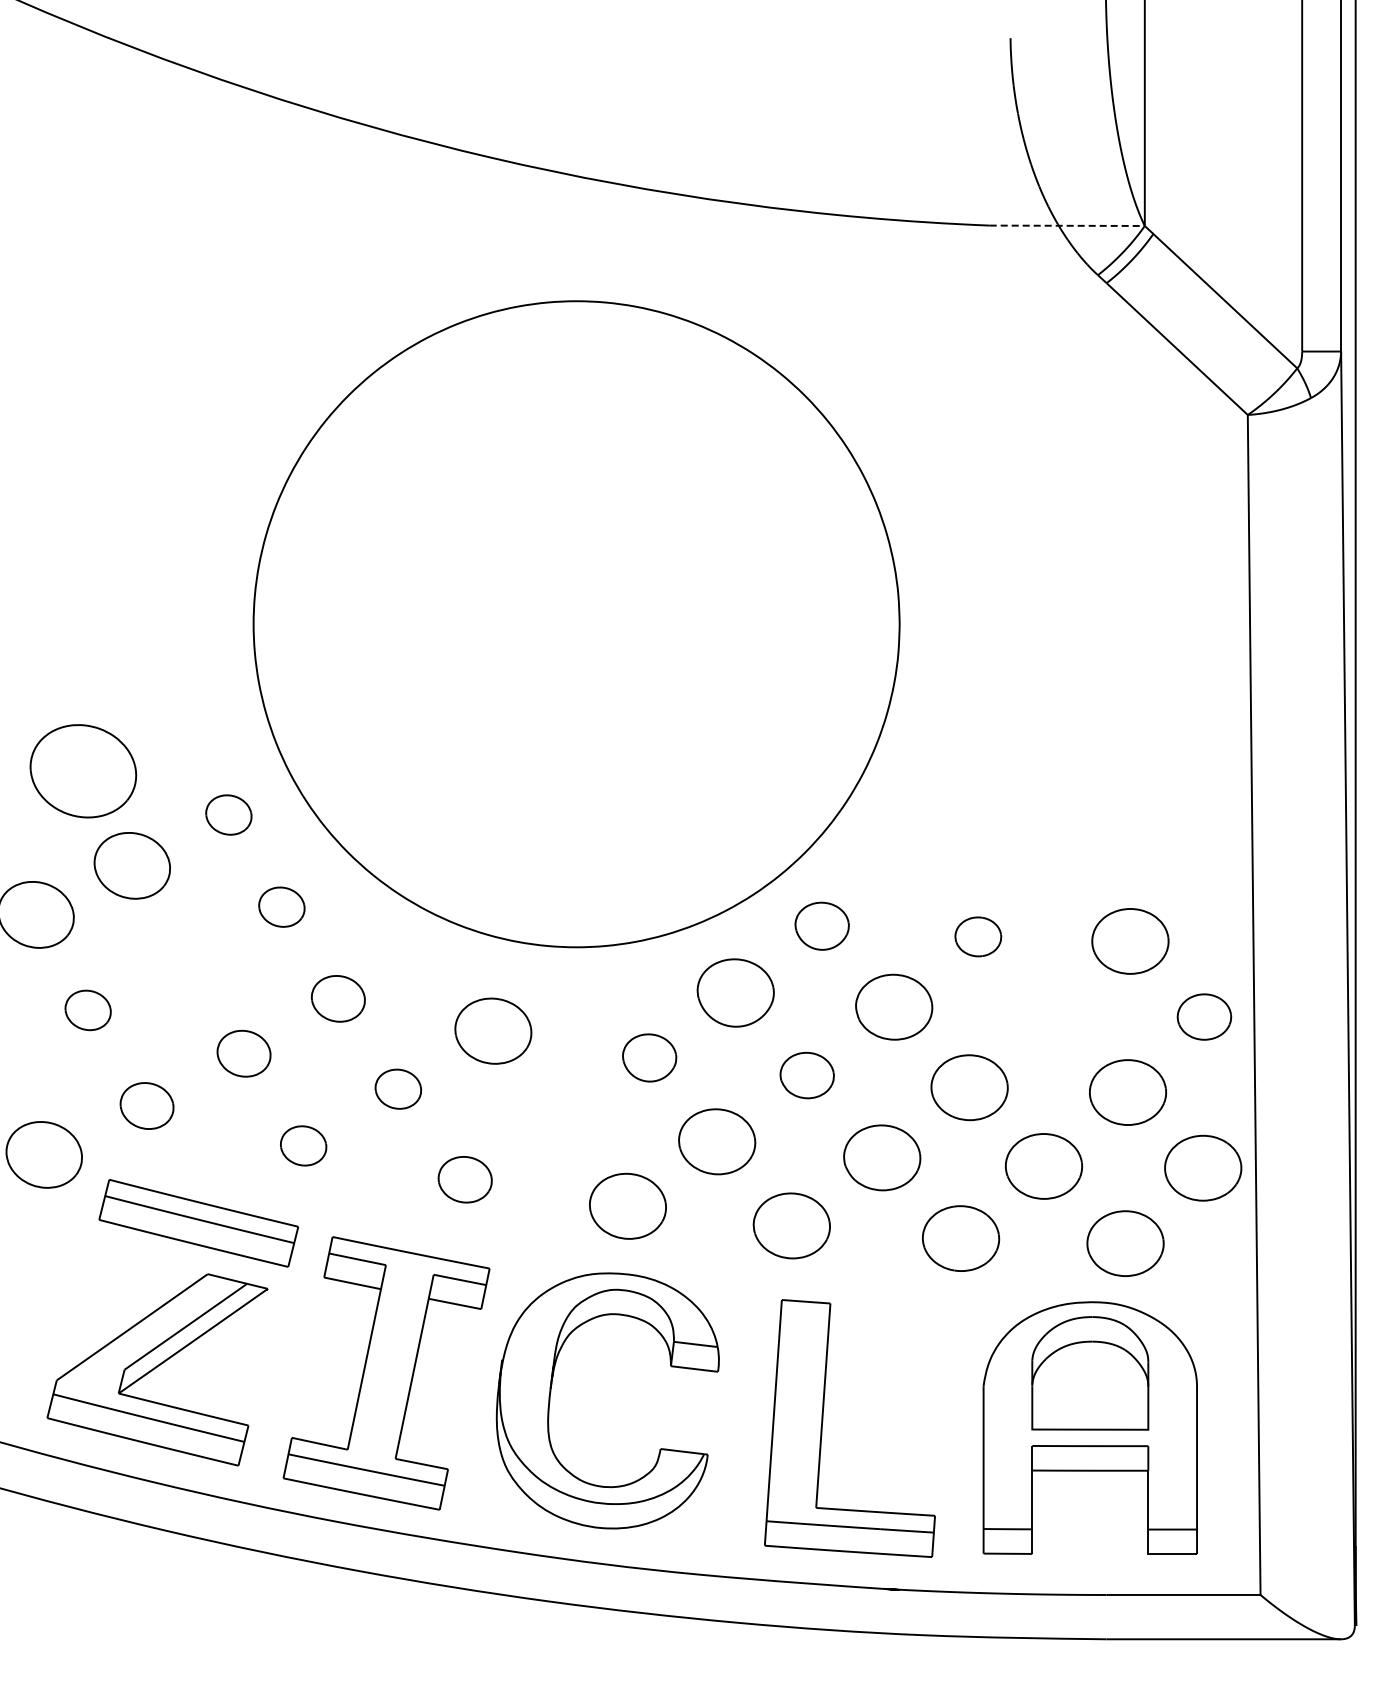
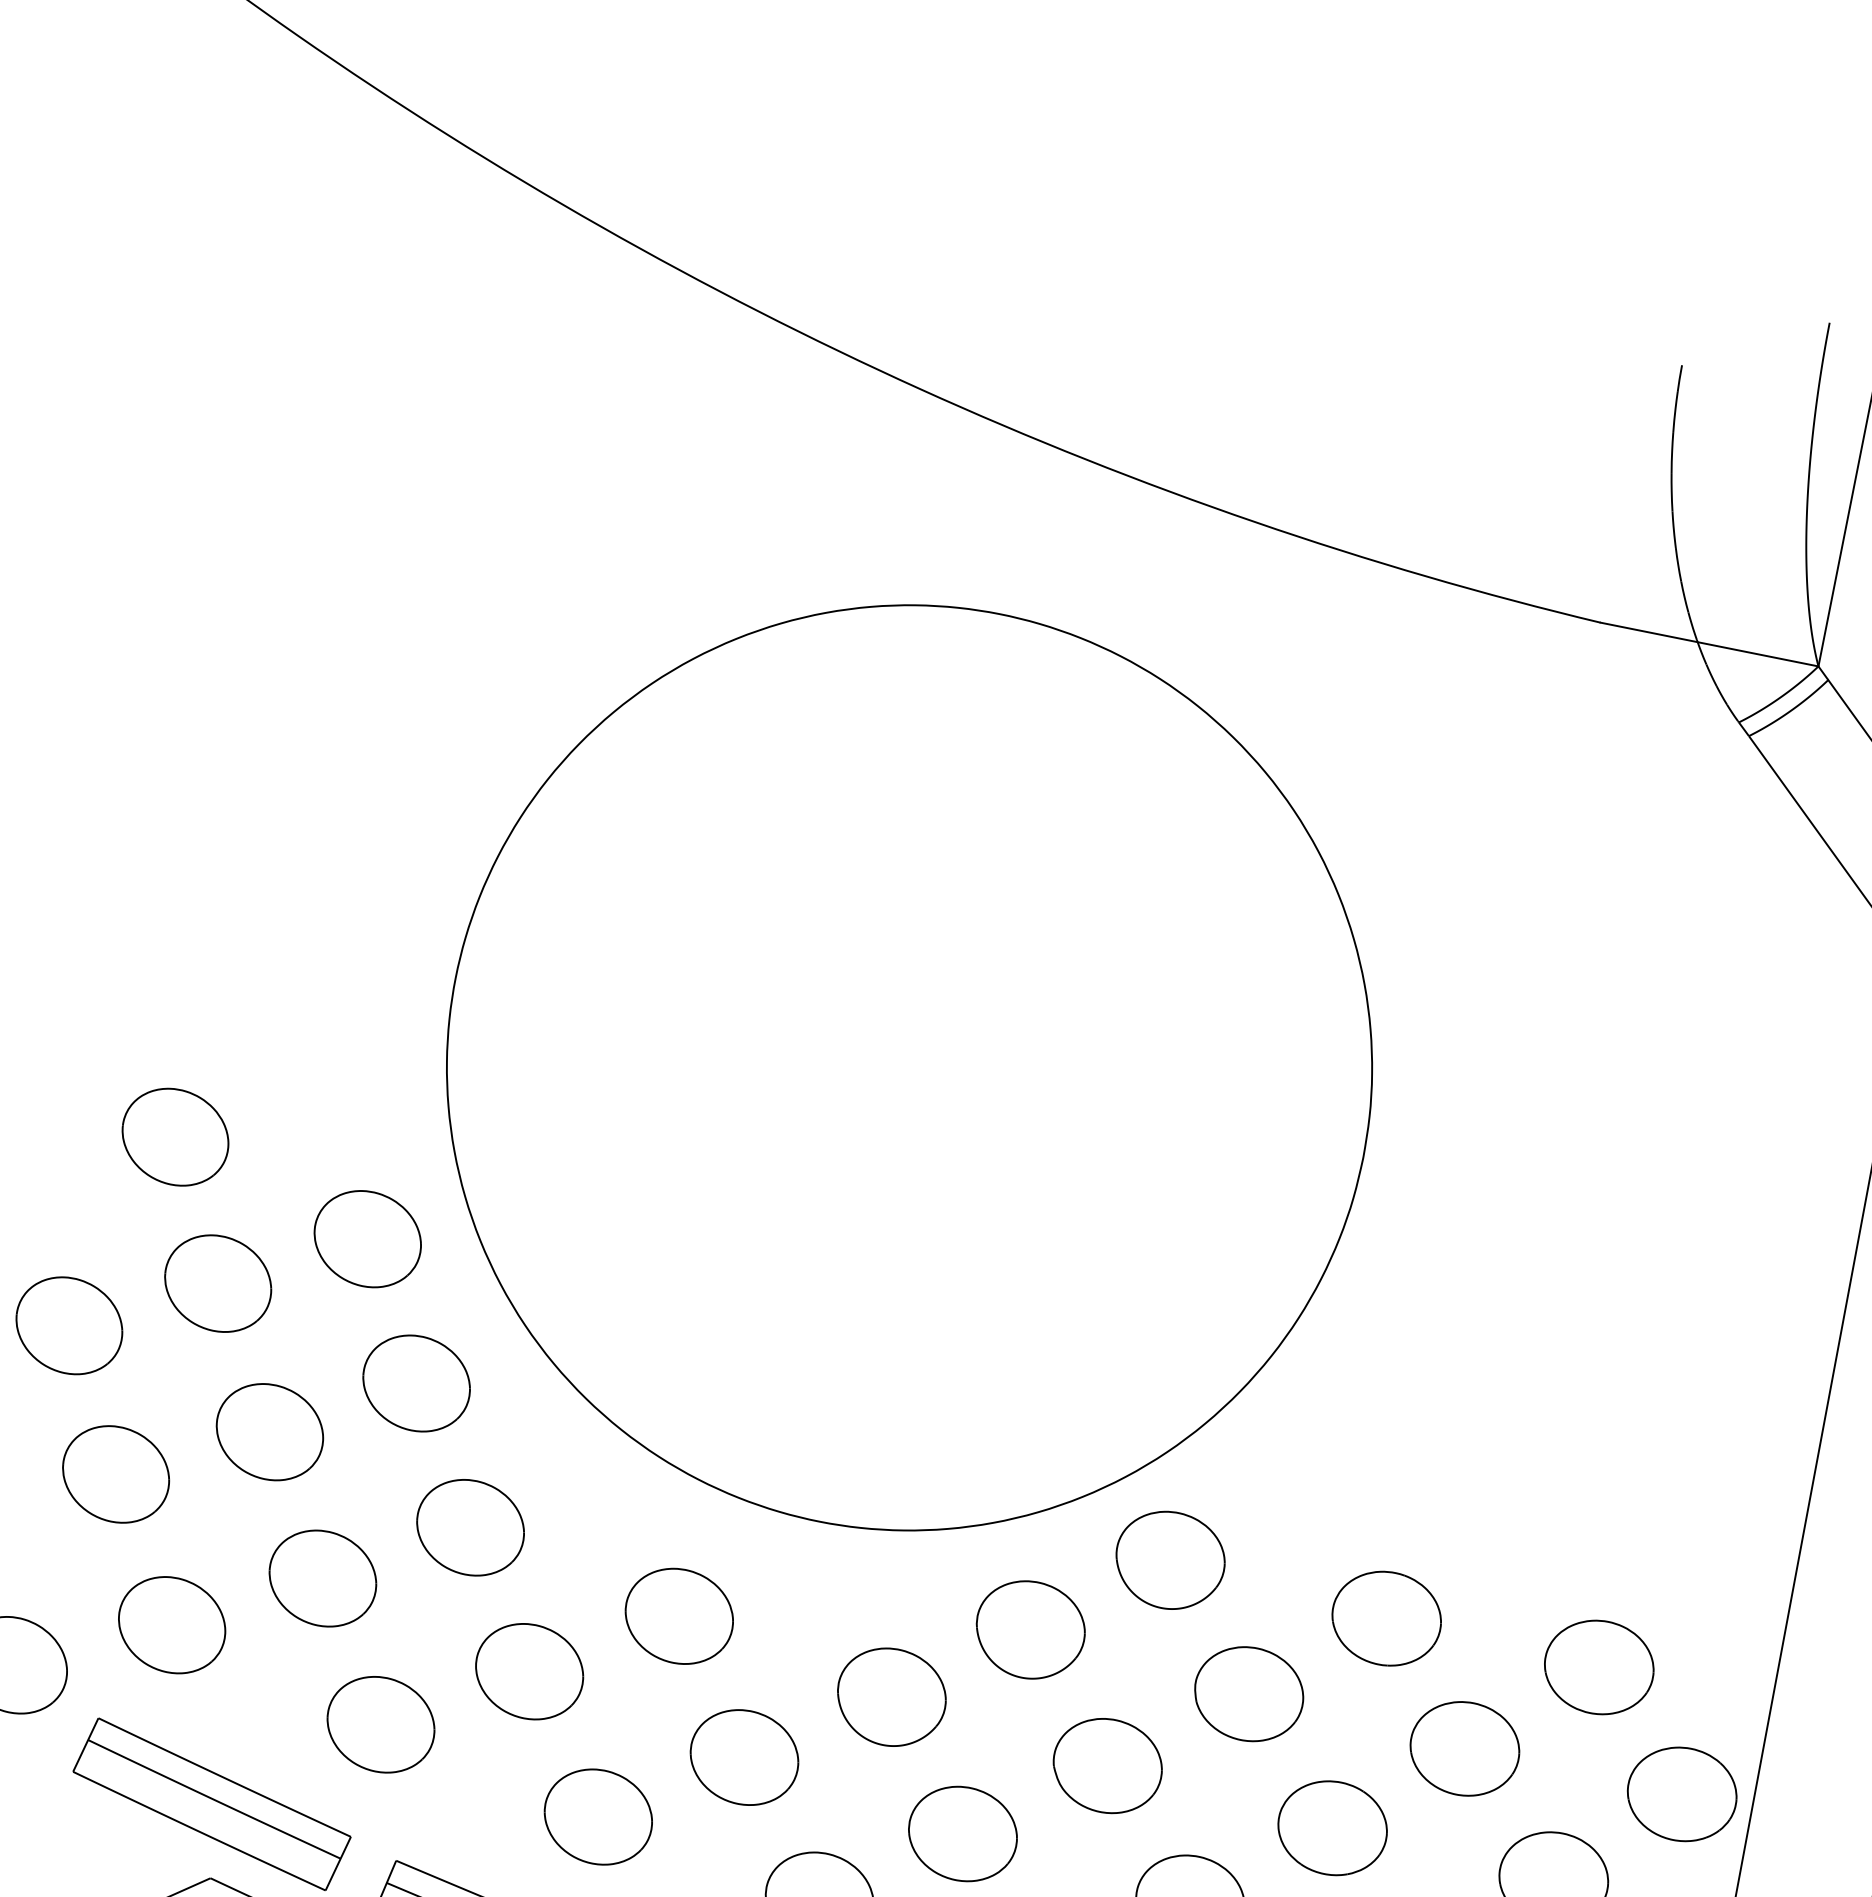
line: (1067, 225) -> (1709, 644), dashed -> solid
part: (82, 771) -> (174, 1137), size x0.71
part: (228, 814) -> (367, 1238), size x1.67
part: (281, 906) -> (416, 1382), size x1.67
part: (822, 925) -> (1171, 1559), size x1.43
part: (978, 936) -> (1387, 1618), size x1.67
part: (187, 960) -> (269, 1431), added
part: (338, 998) -> (470, 1527), size x1.43
part: (87, 1010) -> (114, 1474), size x1.67
part: (1049, 1015) -> (1464, 1749), added
part: (1204, 1016) -> (1682, 1793), size x1.43
part: (243, 1053) -> (322, 1578), size x1.43
part: (649, 1057) -> (891, 1696), size x1.43
part: (807, 1075) -> (1108, 1765), size x1.43
part: (398, 1088) -> (530, 1670), size x1.67
part: (146, 1105) -> (171, 1624), size x1.43
part: (557, 1118) -> (745, 1756), added
part: (303, 1145) -> (380, 1724), size x1.67
part: (465, 1179) -> (598, 1816), size x1.43

